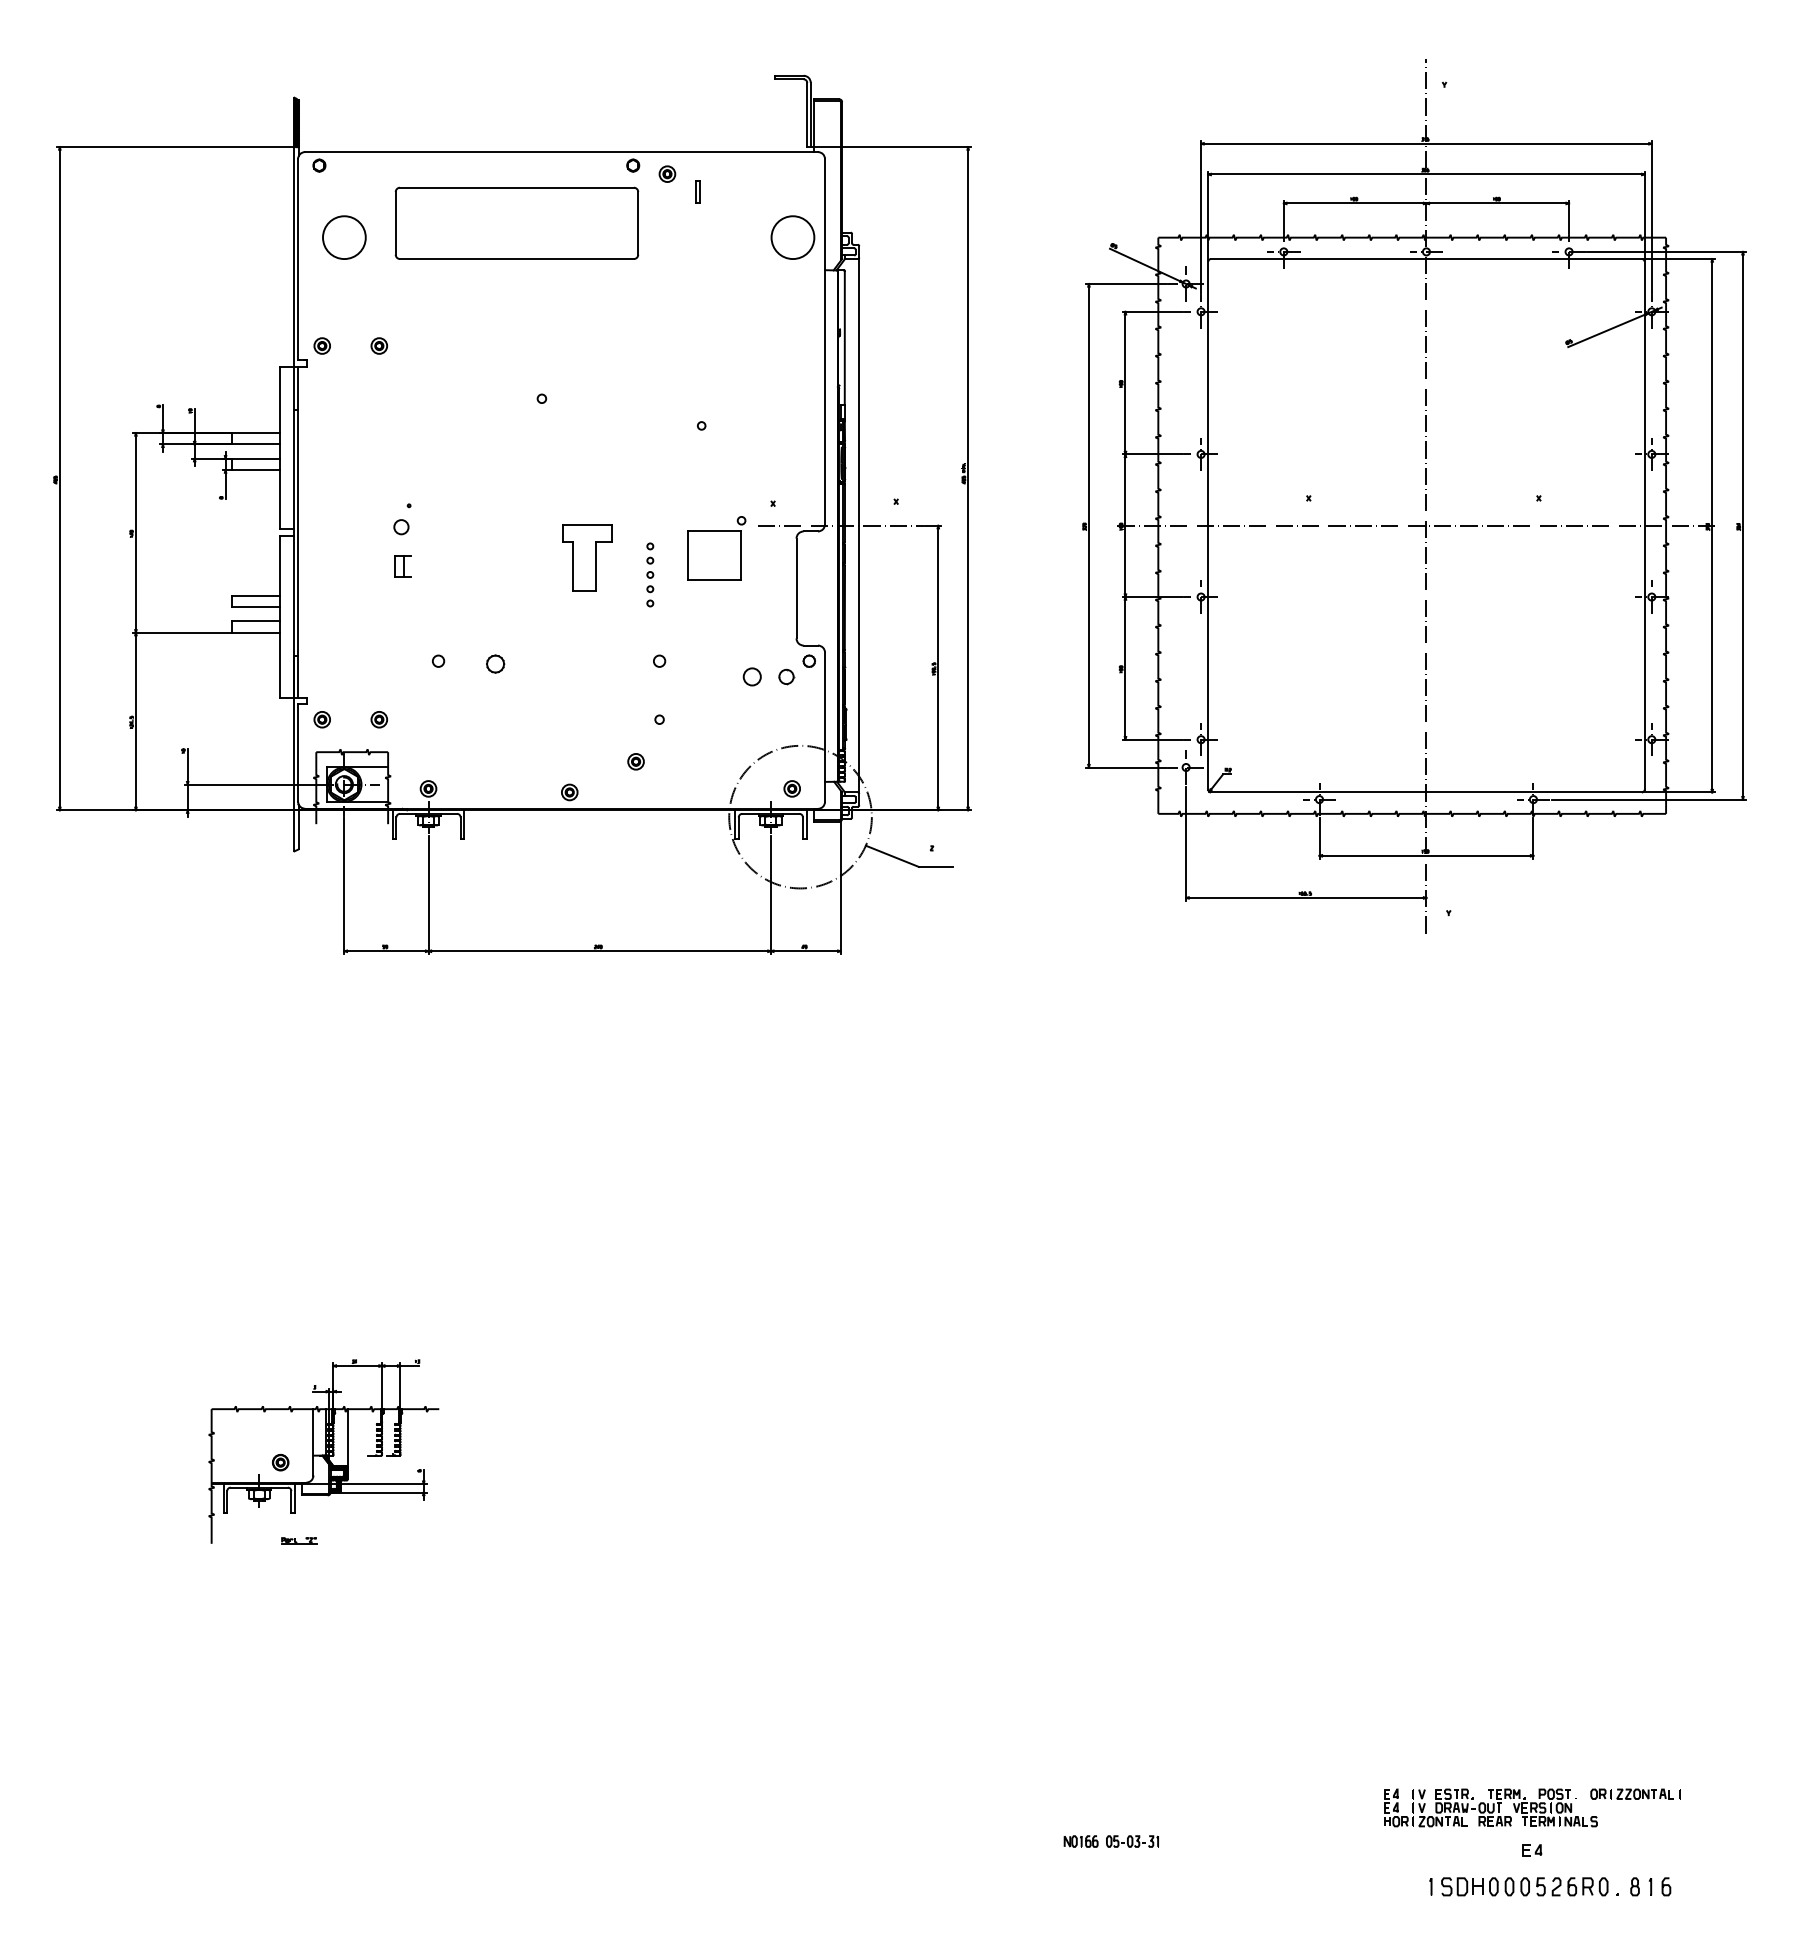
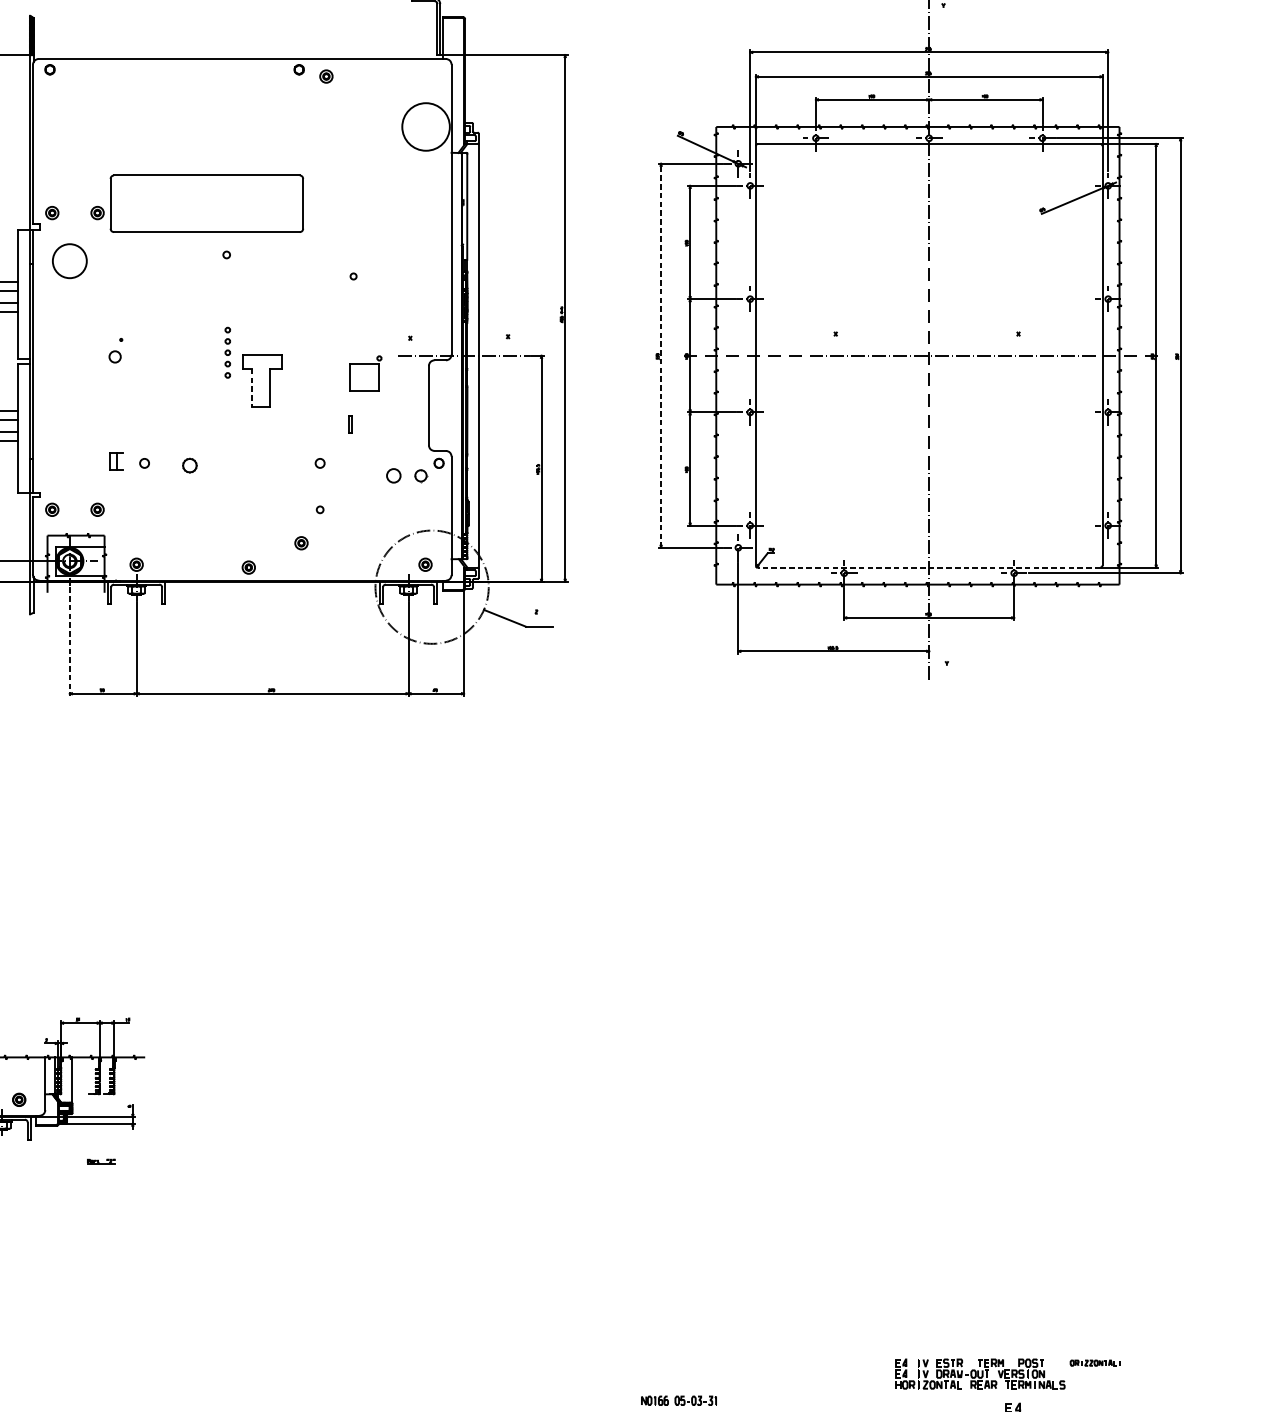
part: (697, 191) -> (350, 423), moved
part: (516, 222) -> (206, 203), moved
circle: (344, 237) -> (69, 261), moved
circle: (792, 237) -> (425, 126), size x1.4
line: (1088, 525) -> (660, 355), solid -> dashed
part: (716, 548) -> (365, 373), size x0.7
part: (402, 566) -> (115, 461), moved
line: (573, 566) -> (251, 388), solid -> dashed
part: (650, 574) -> (227, 352), moved
line: (1425, 792) -> (928, 567), solid -> dashed
line: (344, 886) -> (69, 642), solid -> dashed
part: (299, 1540) -> (101, 1161), moved
part: (1635, 1793) -> (1095, 1362), size x0.7

